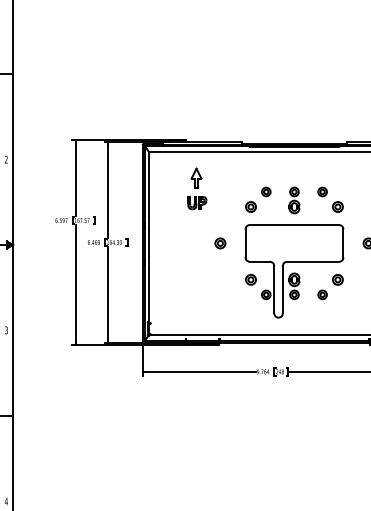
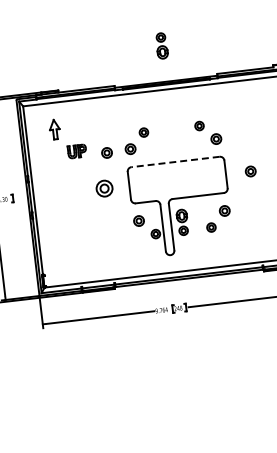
part: (196, 177) -> (54, 128), moved
part: (294, 200) -> (161, 45), moved
part: (226, 207) -> (106, 152), added
line: (294, 225) -> (175, 162), solid -> dashed
part: (220, 243) -> (104, 188), size x1.6

